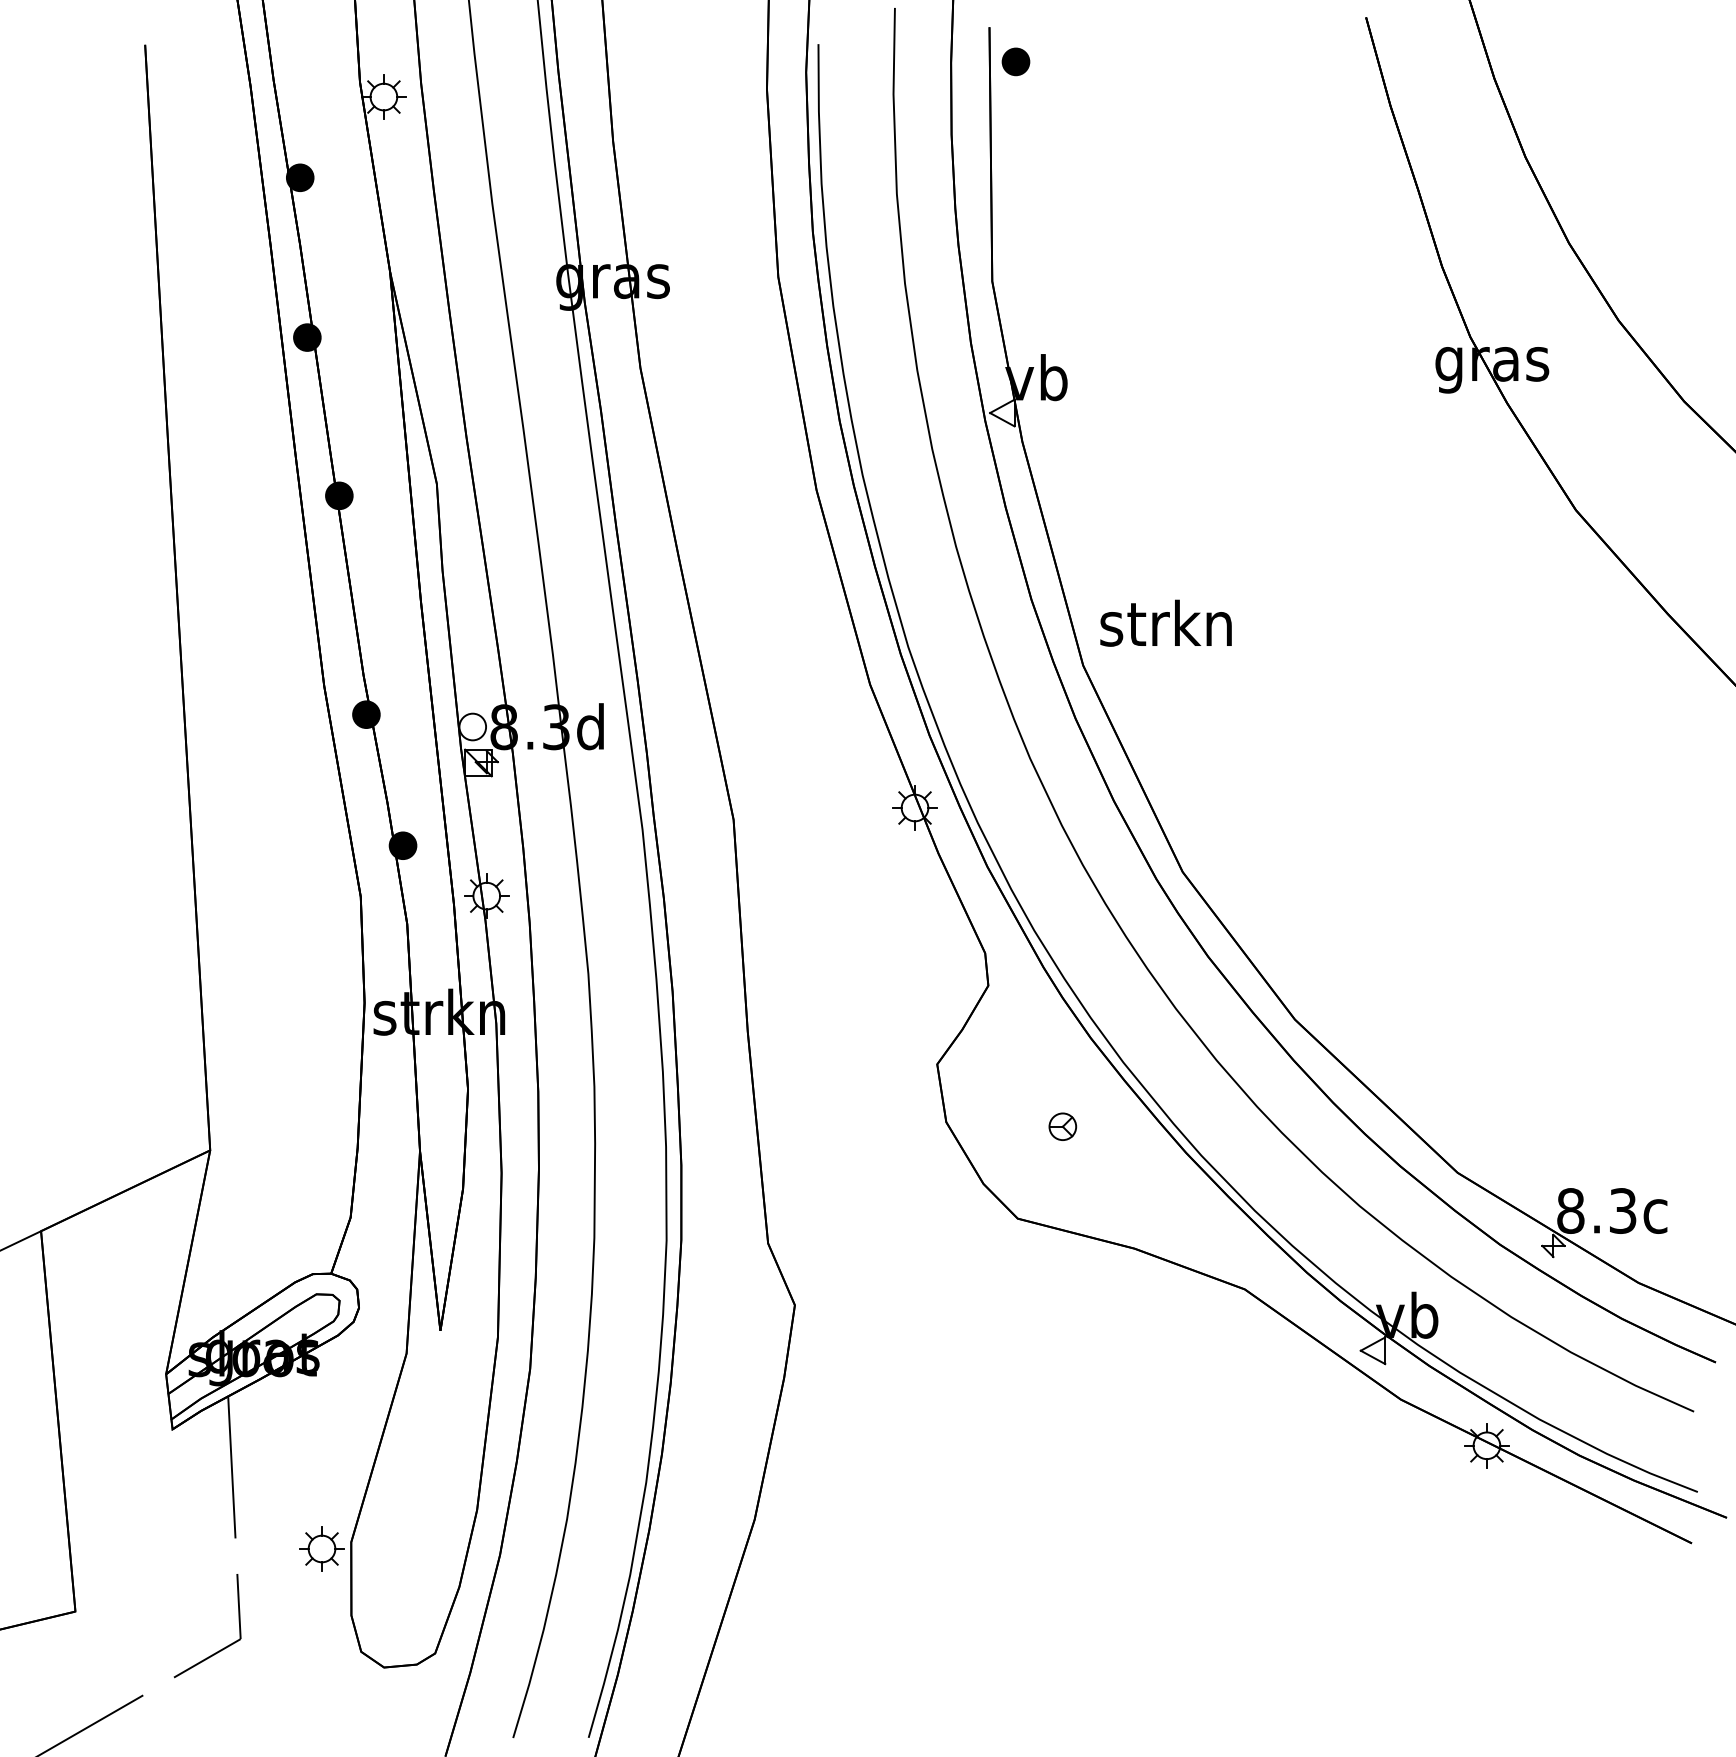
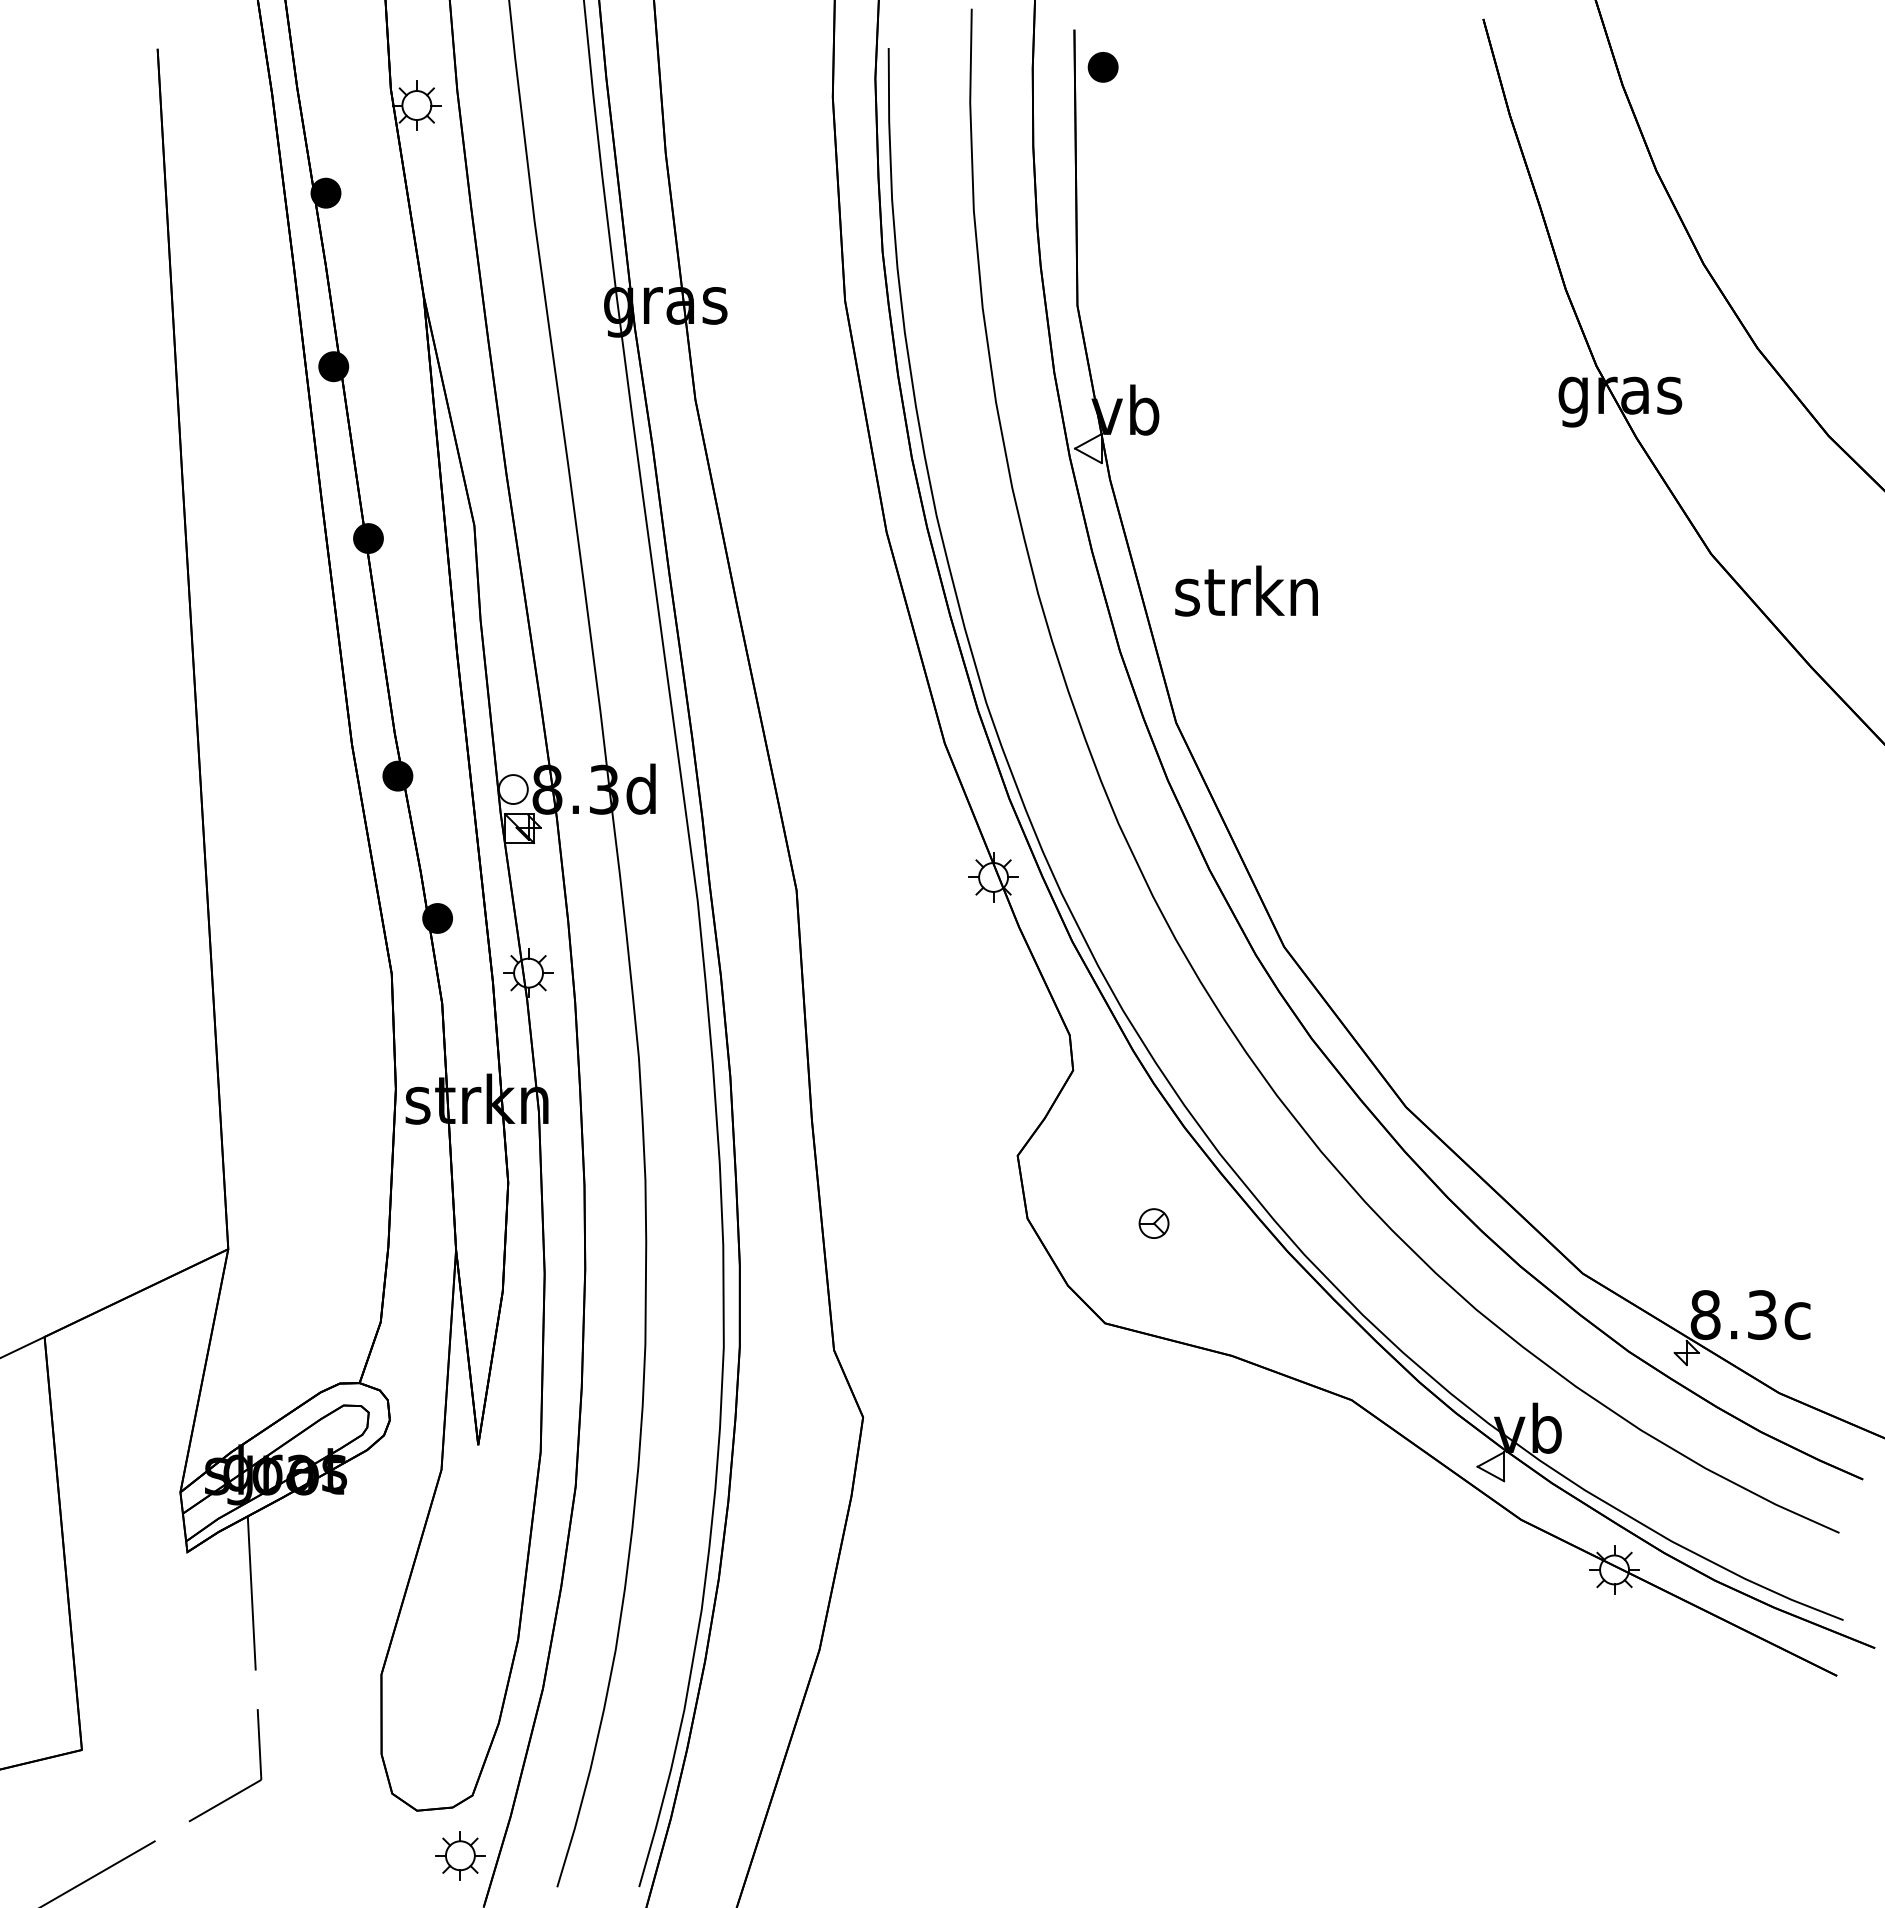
text: (1165, 622) -> (1245, 590), moved
part: (321, 1548) -> (459, 1855), moved

